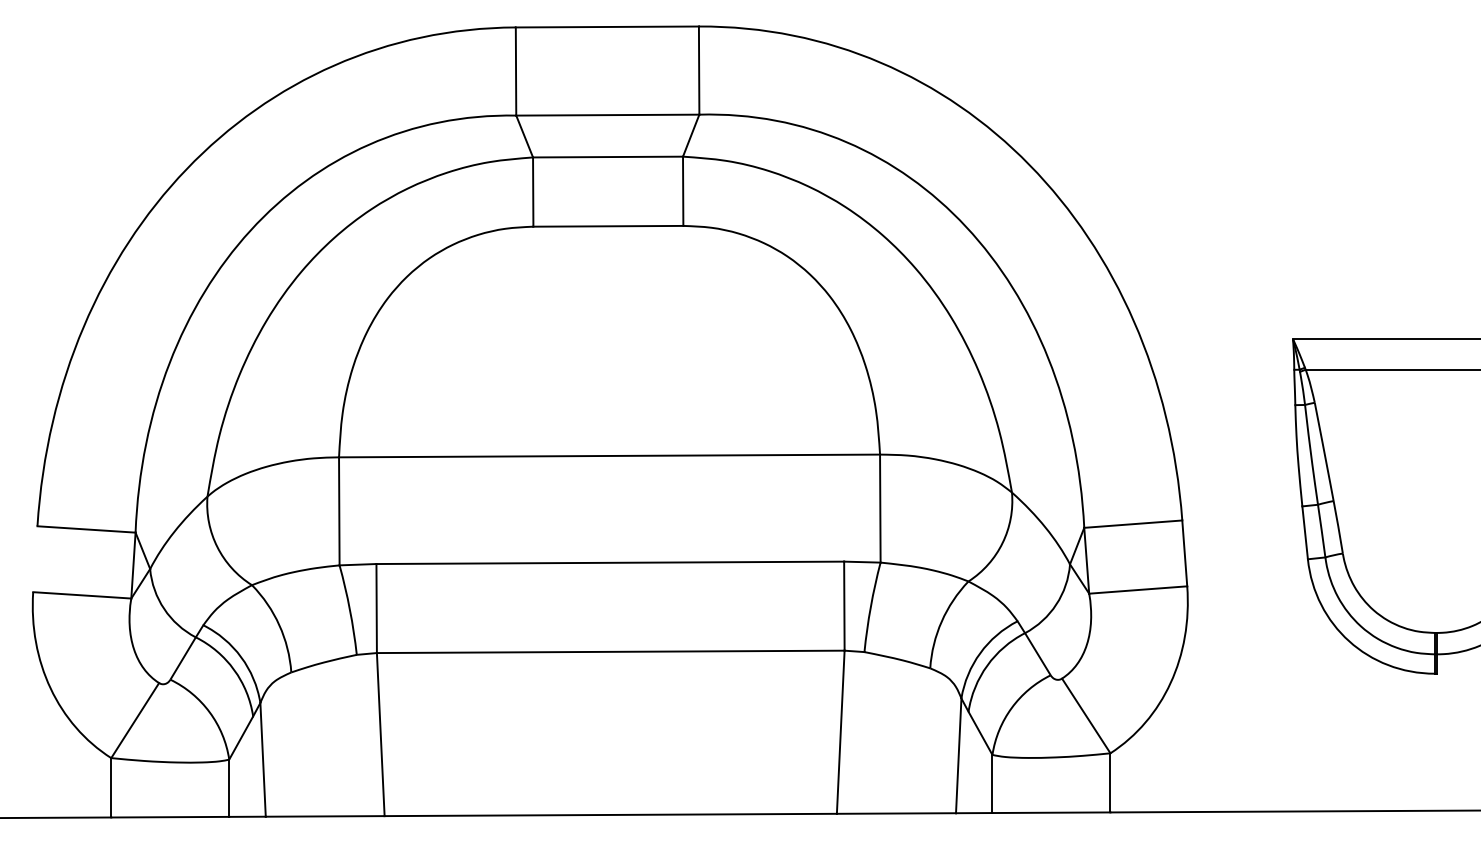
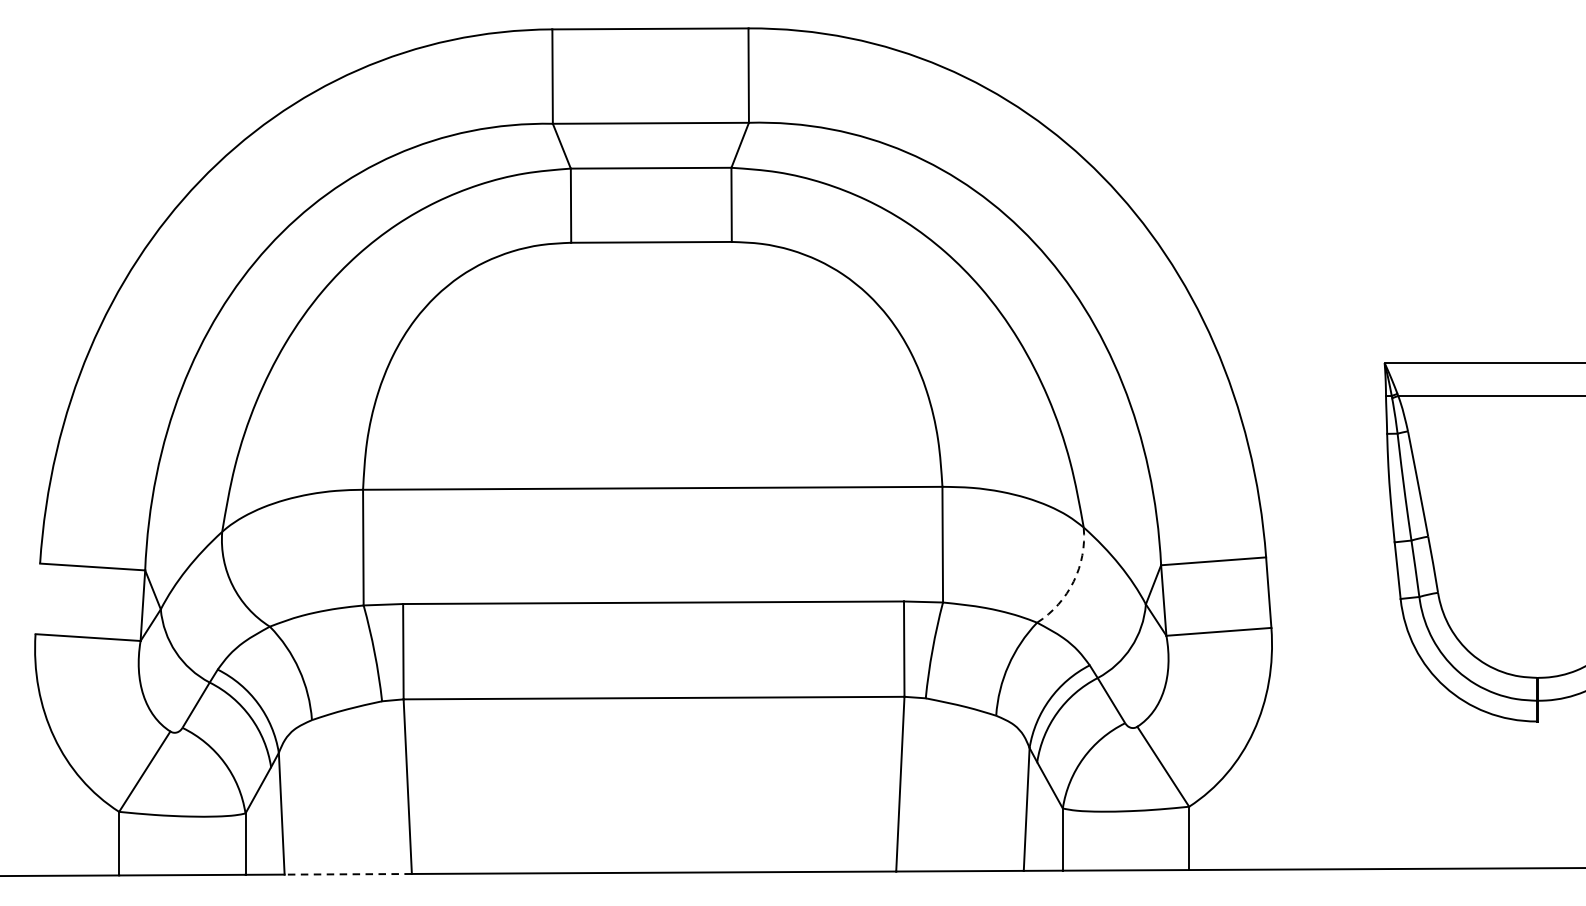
arc: (1002, 543) -> (1073, 582), solid -> dashed
line: (324, 816) -> (347, 874), solid -> dashed

